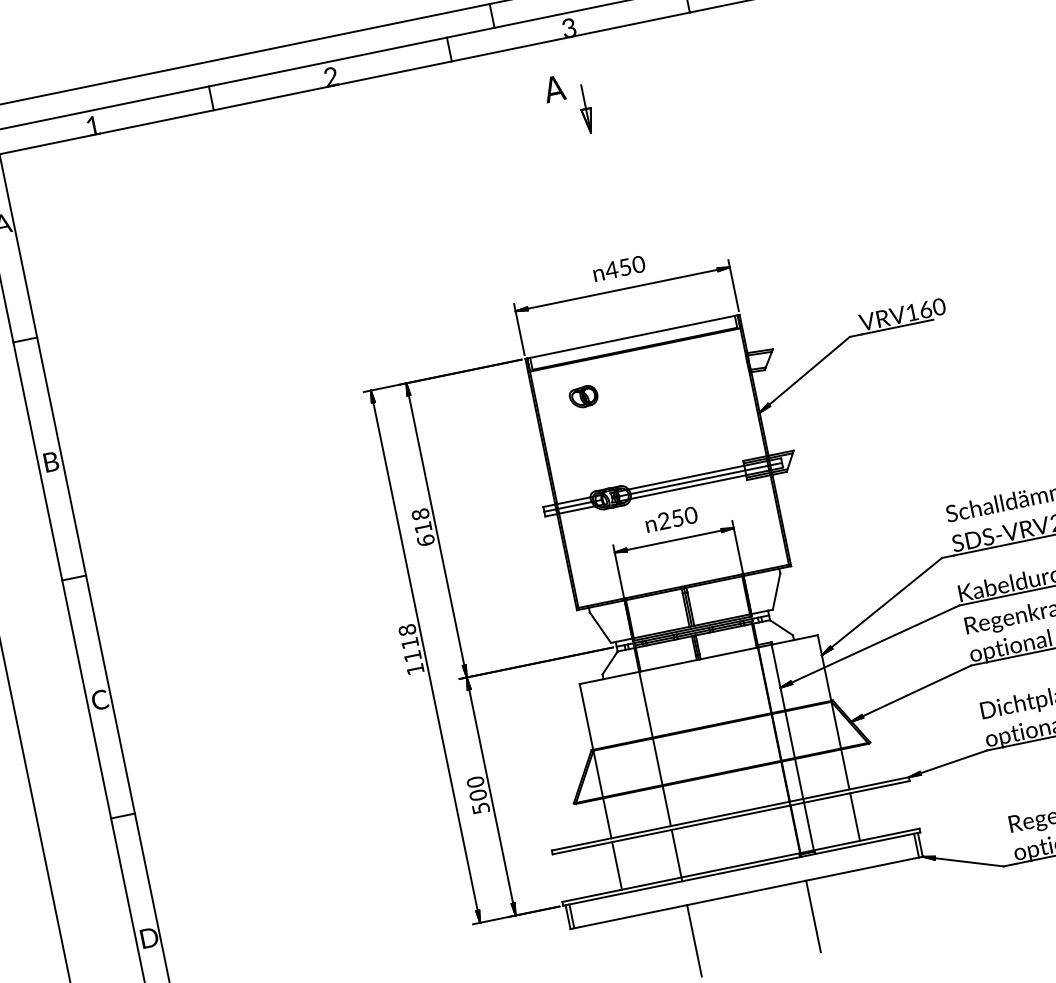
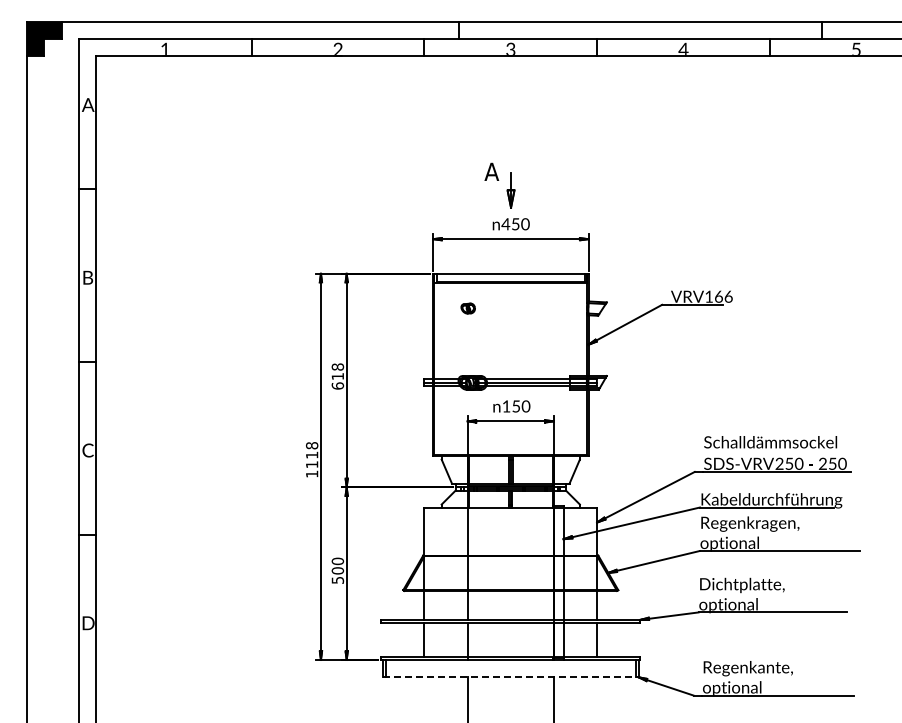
part: (568, 105) -> (499, 185), moved
text: (938, 305) -> (728, 295), VRV160 -> VRV166
part: (582, 397) -> (467, 308), size x0.7
text: (664, 521) -> (506, 406), 250 -> 150
line: (746, 893) -> (510, 677), solid -> dashed

